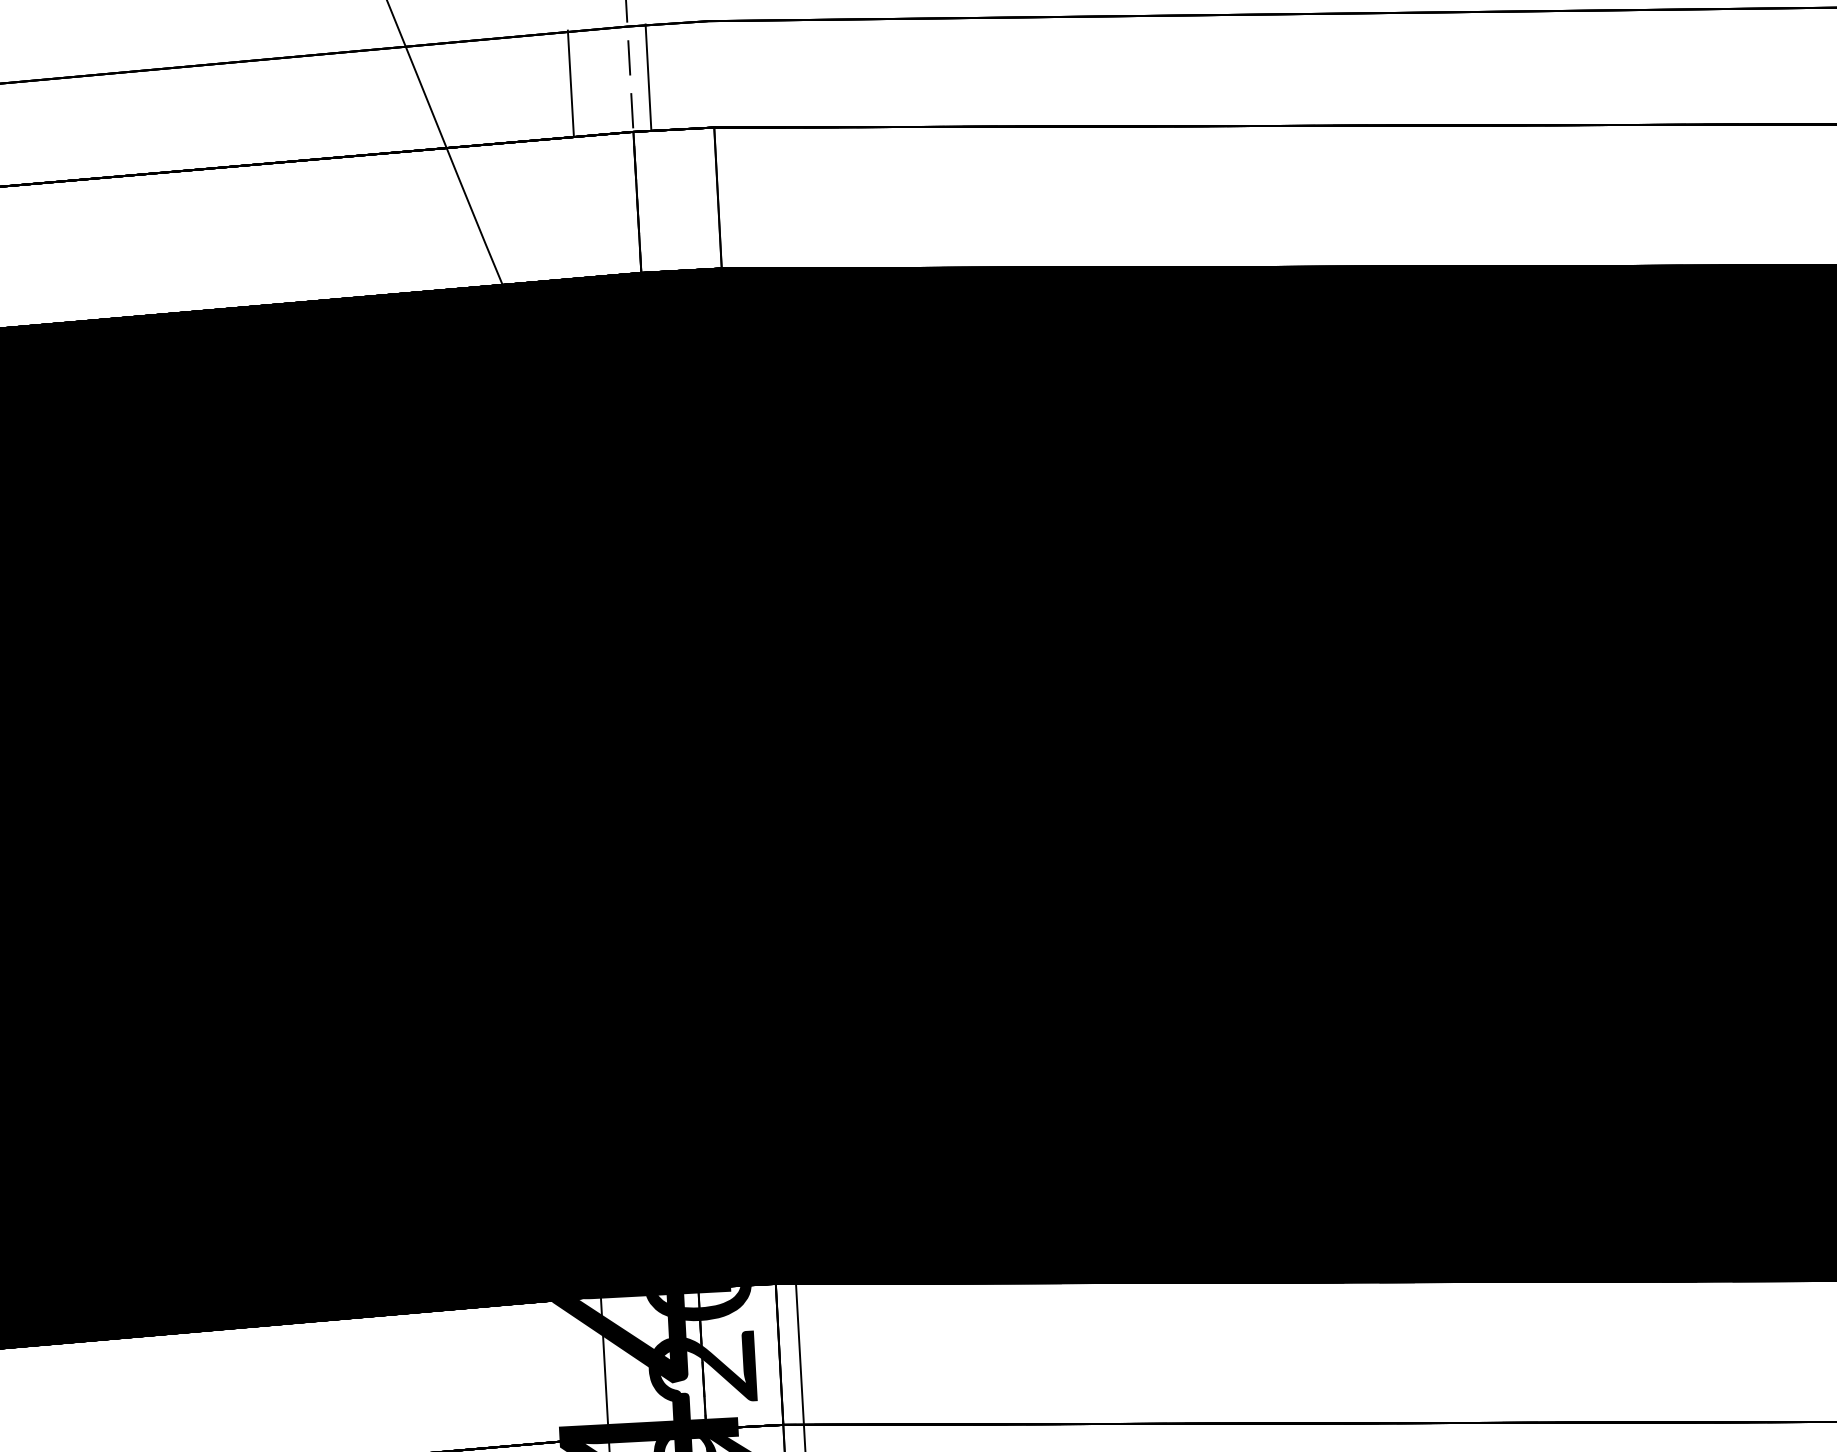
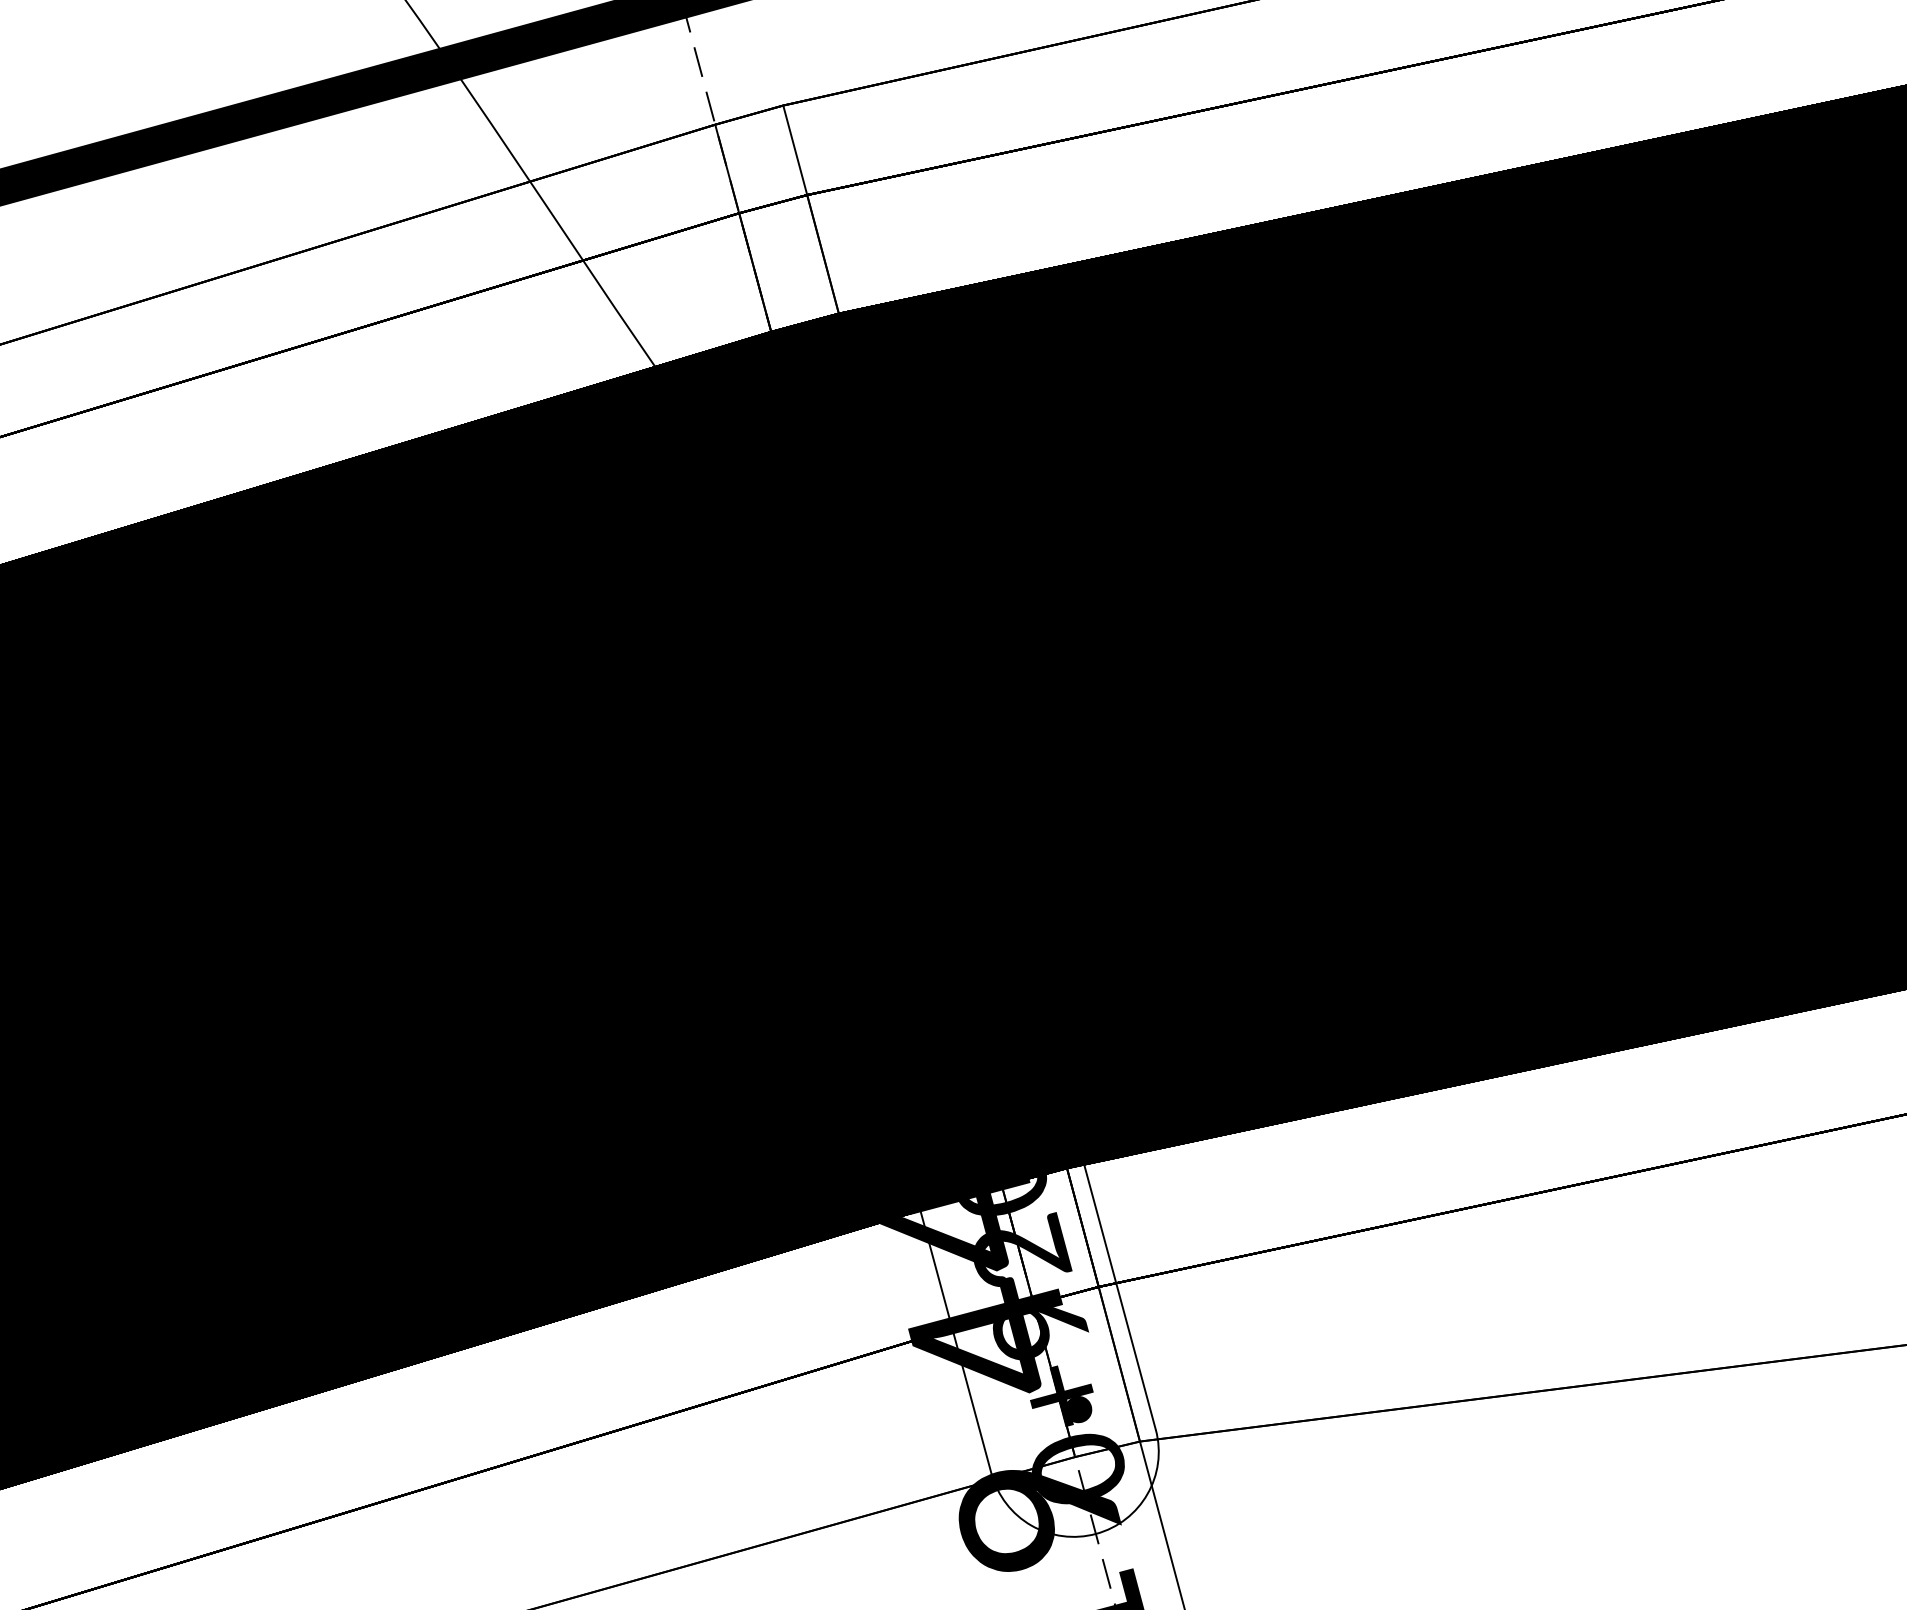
line: (648, 77) -> (795, 150), moved
line: (571, 82) -> (727, 168), moved

